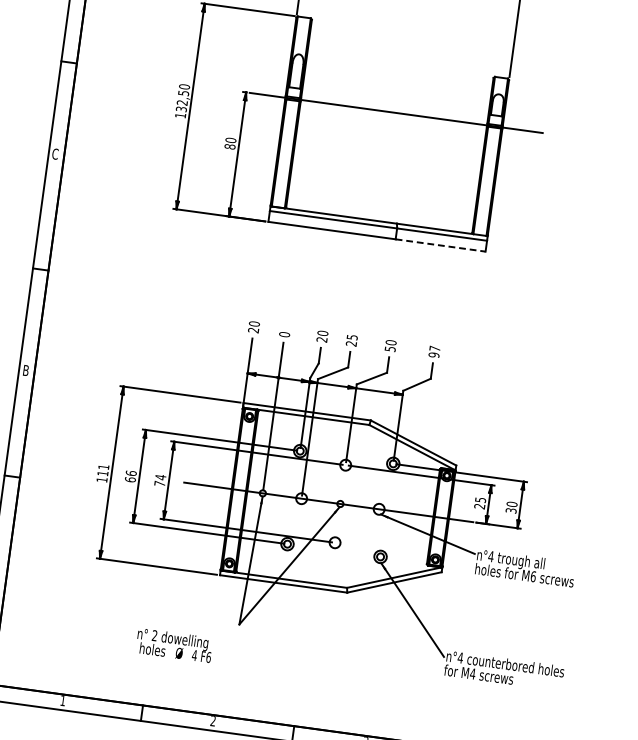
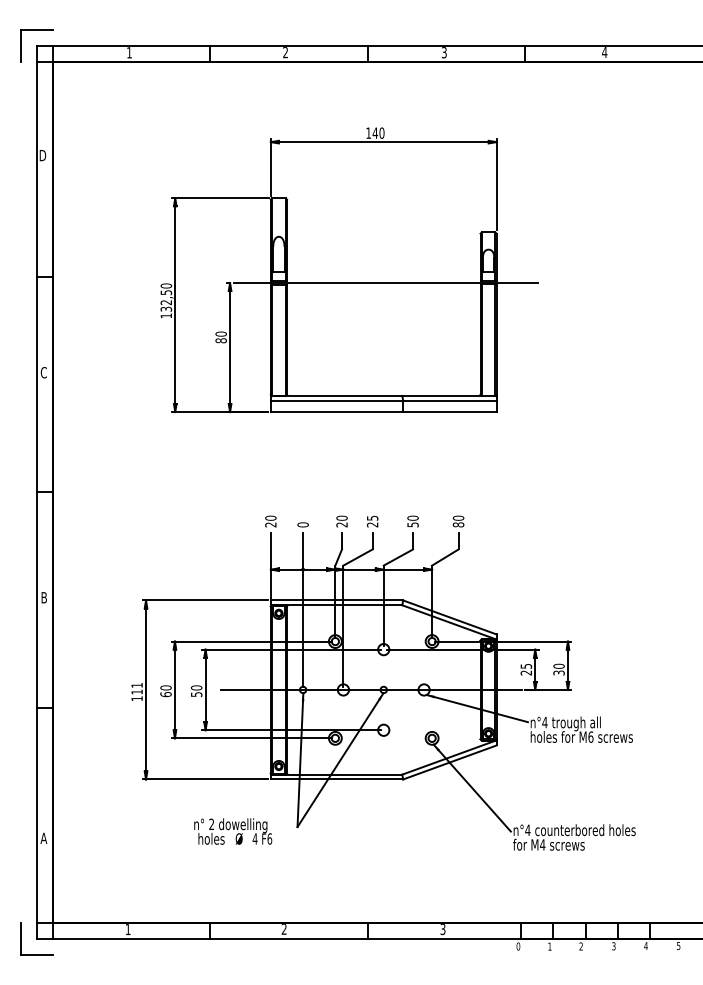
line: (440, 245) -> (449, 412), dashed -> solid
text: (434, 351) -> (458, 521), 97 -> 80
text: (130, 472) -> (165, 687), 66 -> 60
text: (160, 480) -> (196, 691), 74 -> 50
text: (174, 645) -> (233, 831), moved

